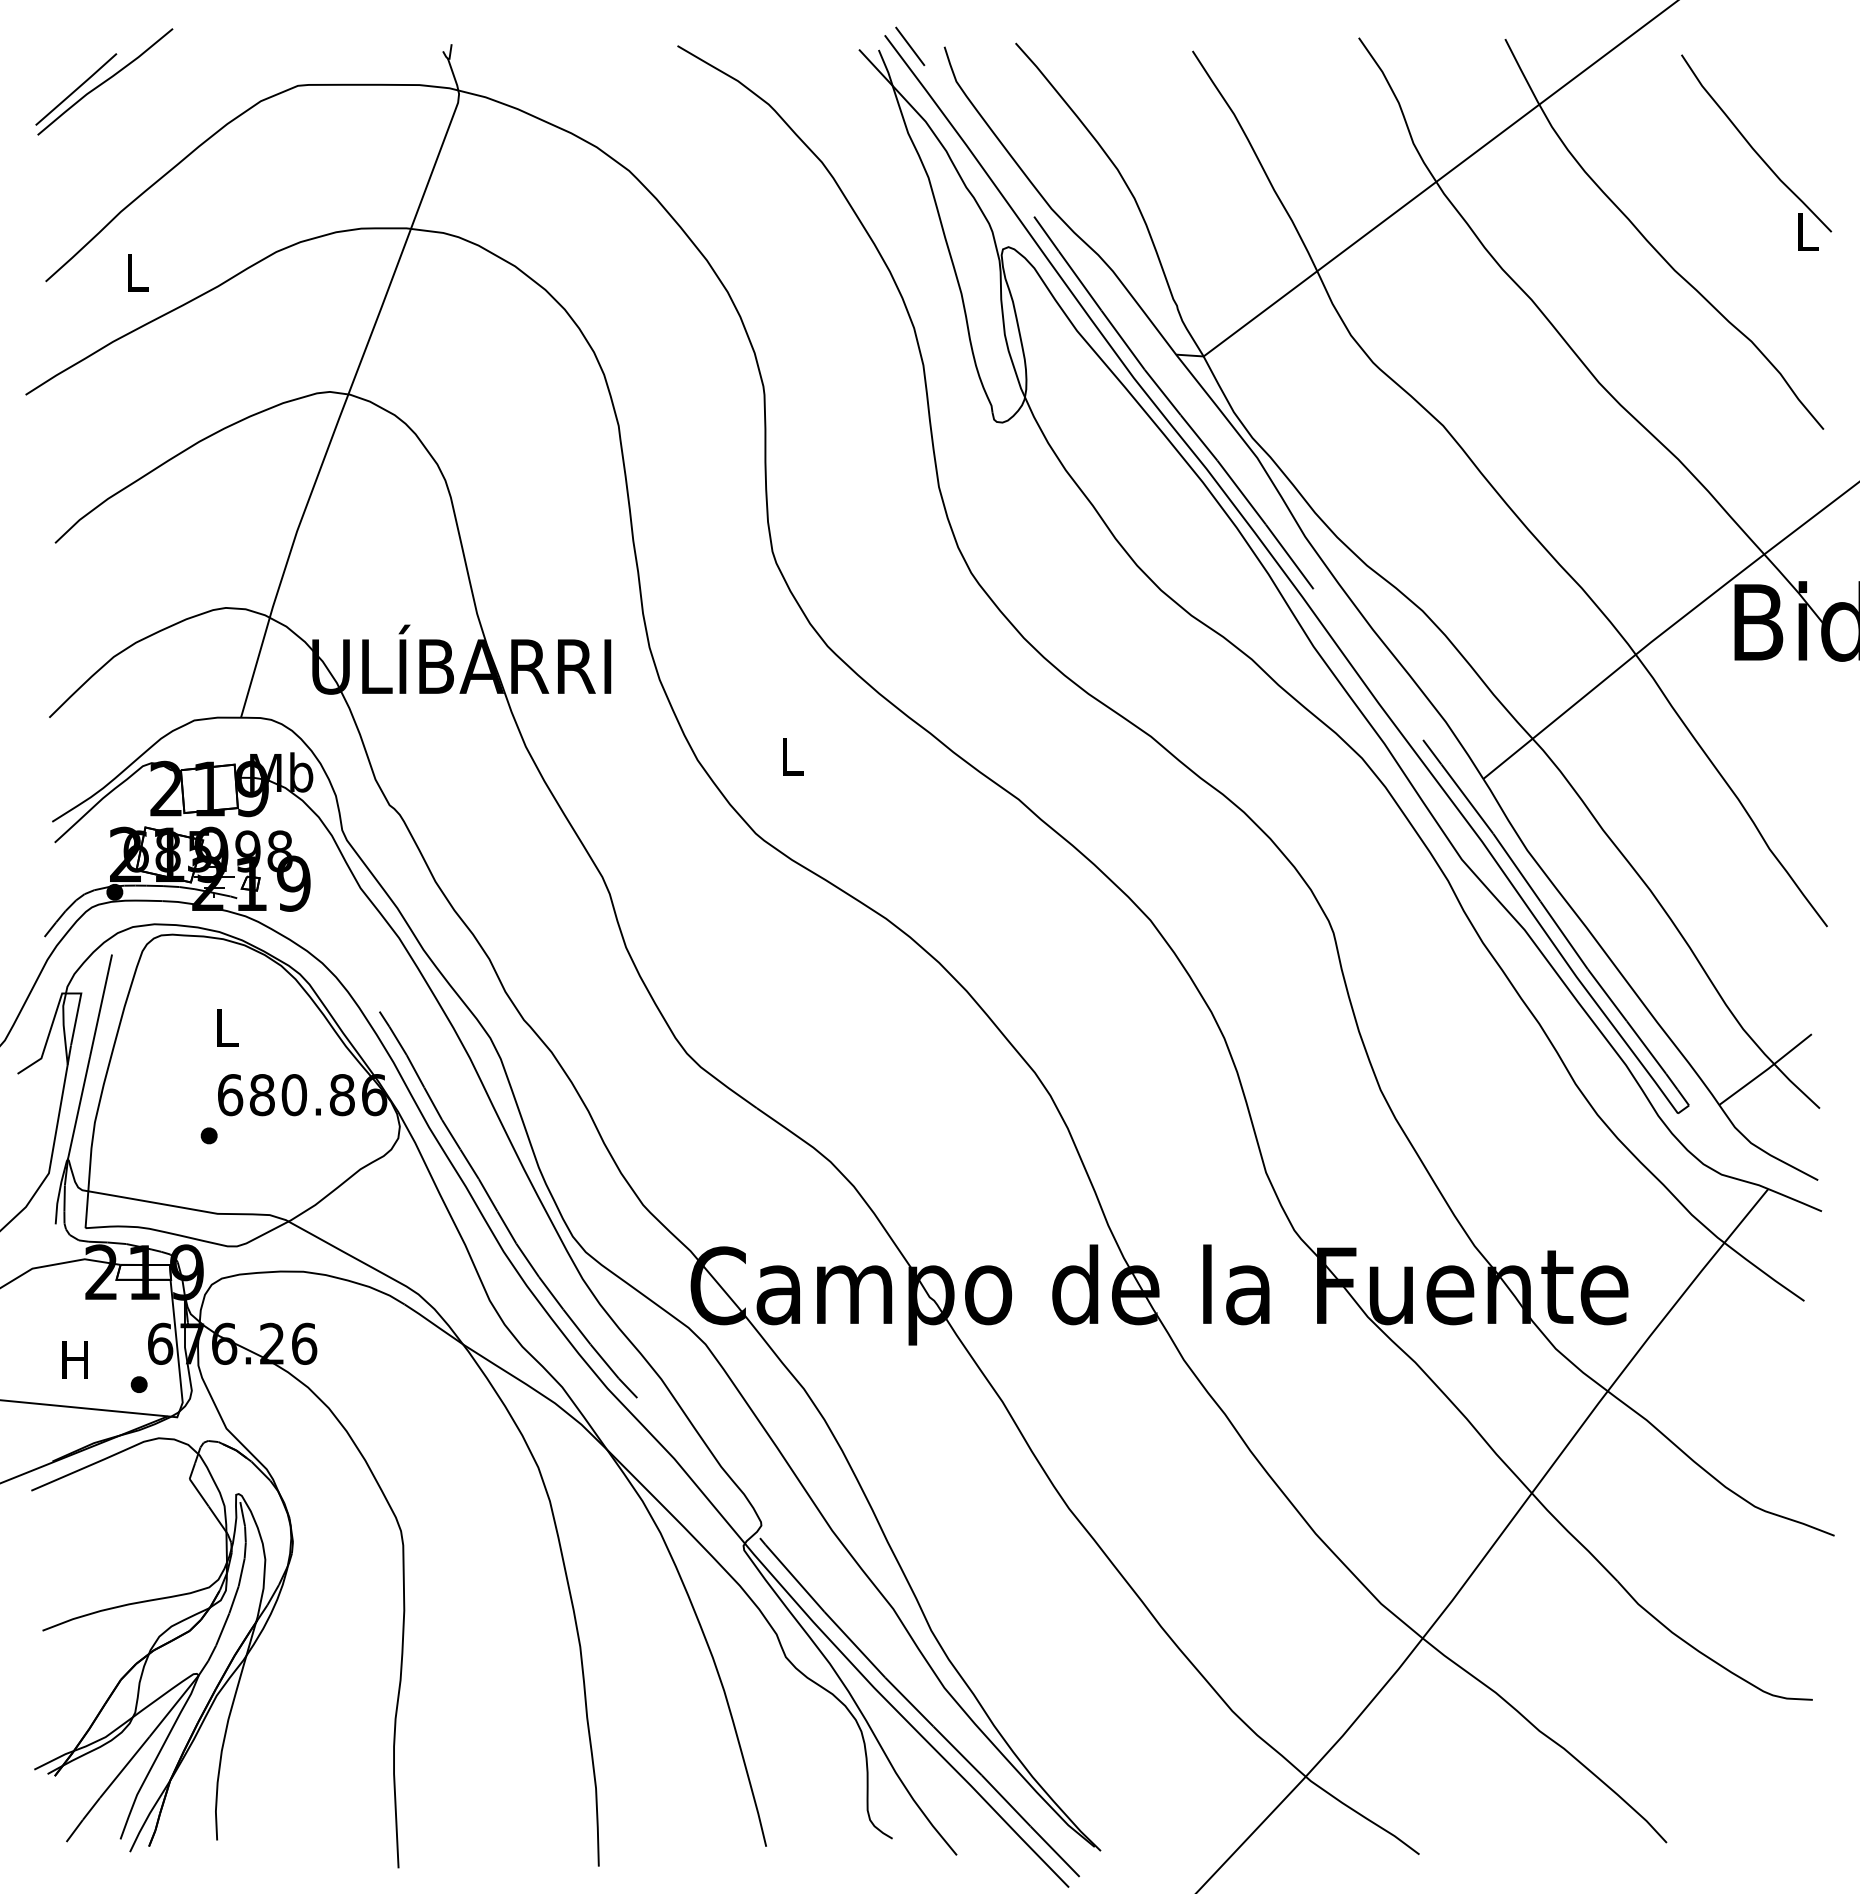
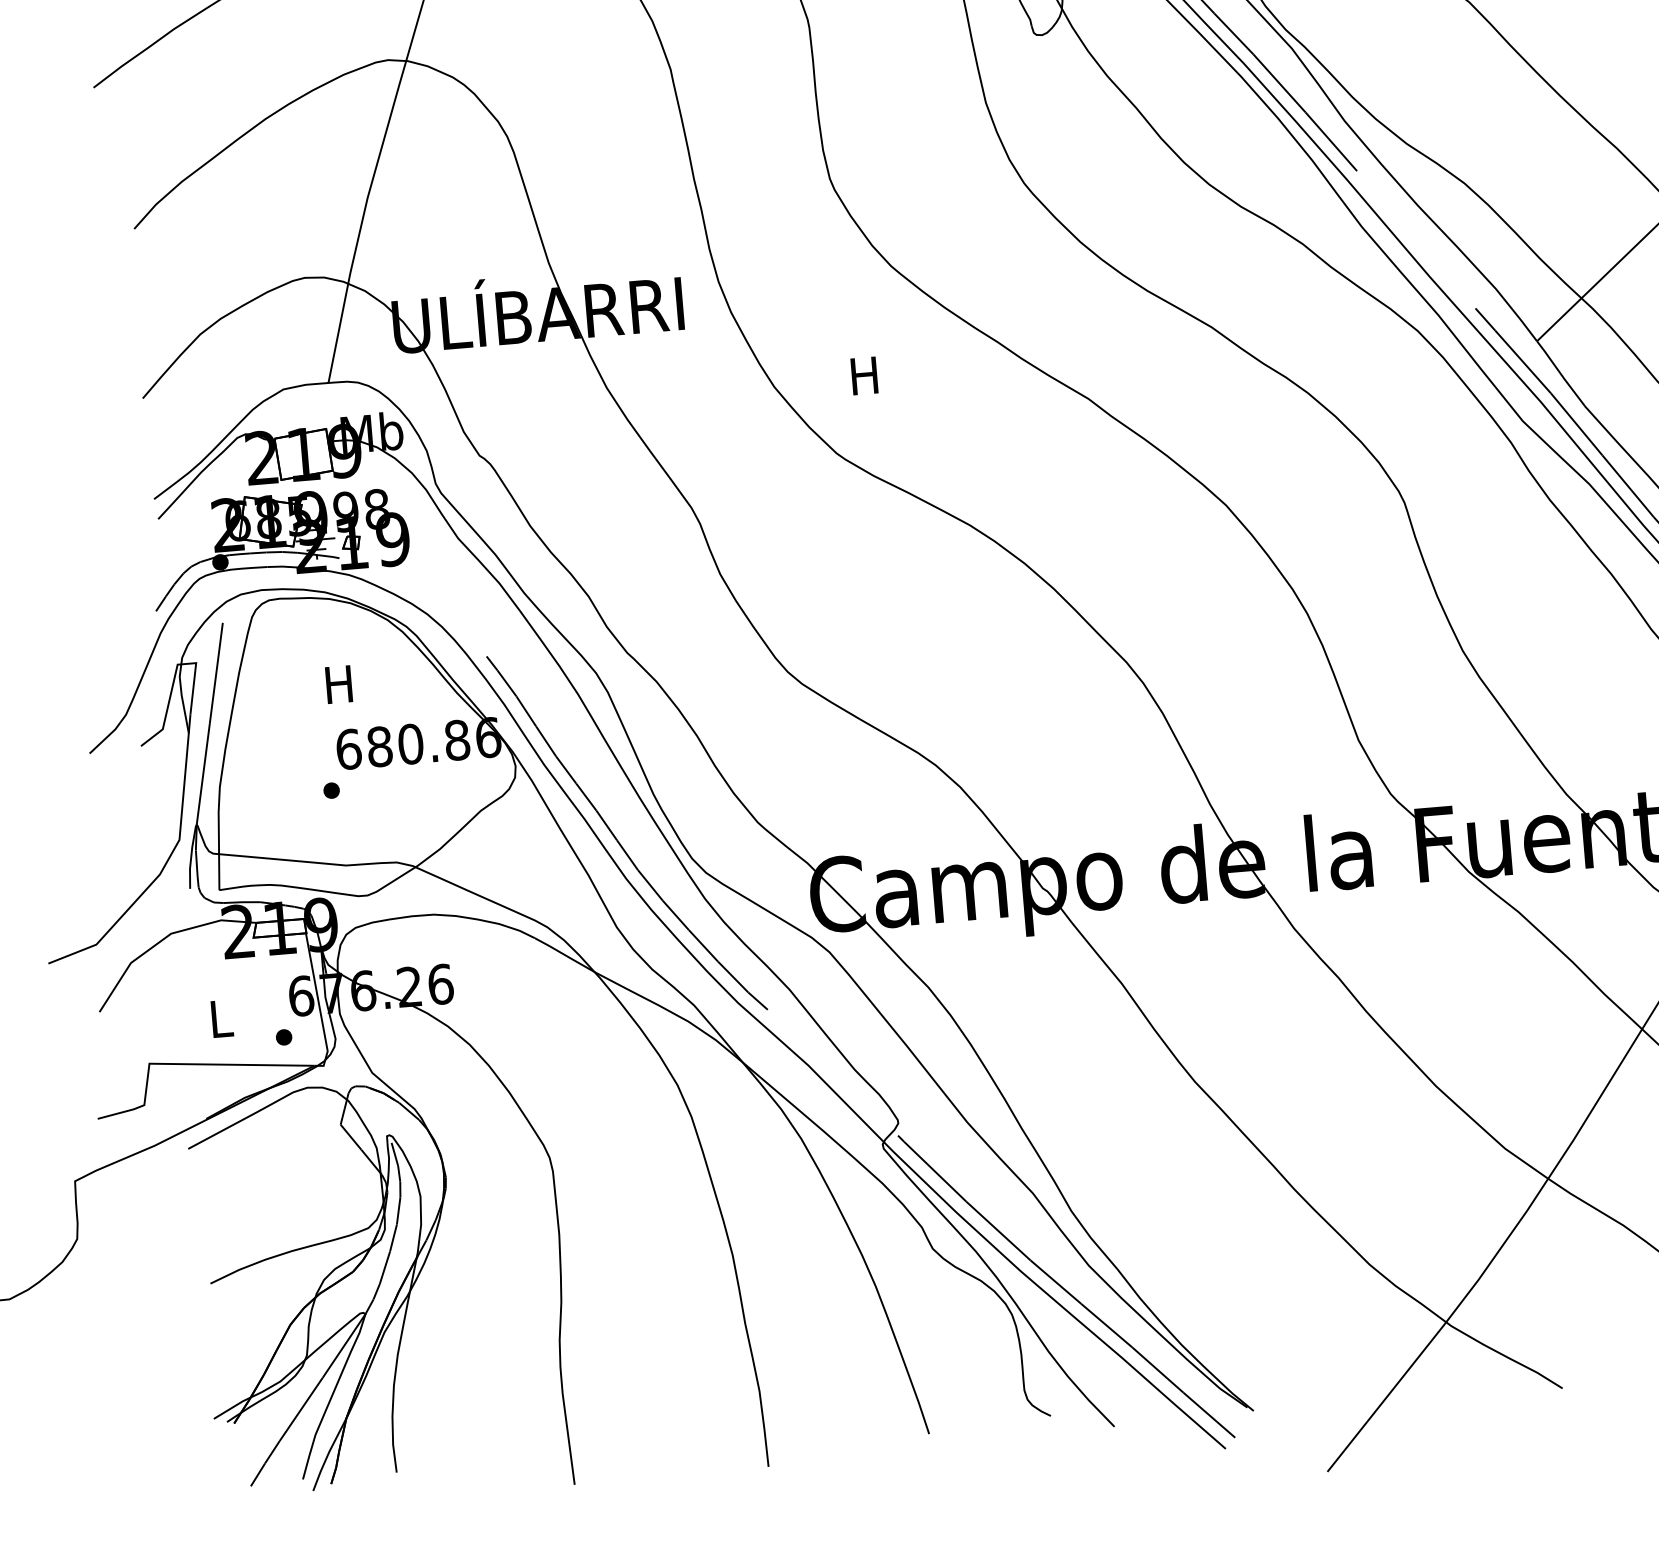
text: (790, 756) -> (863, 375), L -> H
text: (225, 1027) -> (338, 684), L -> H
text: (74, 1359) -> (219, 1018), H -> L

